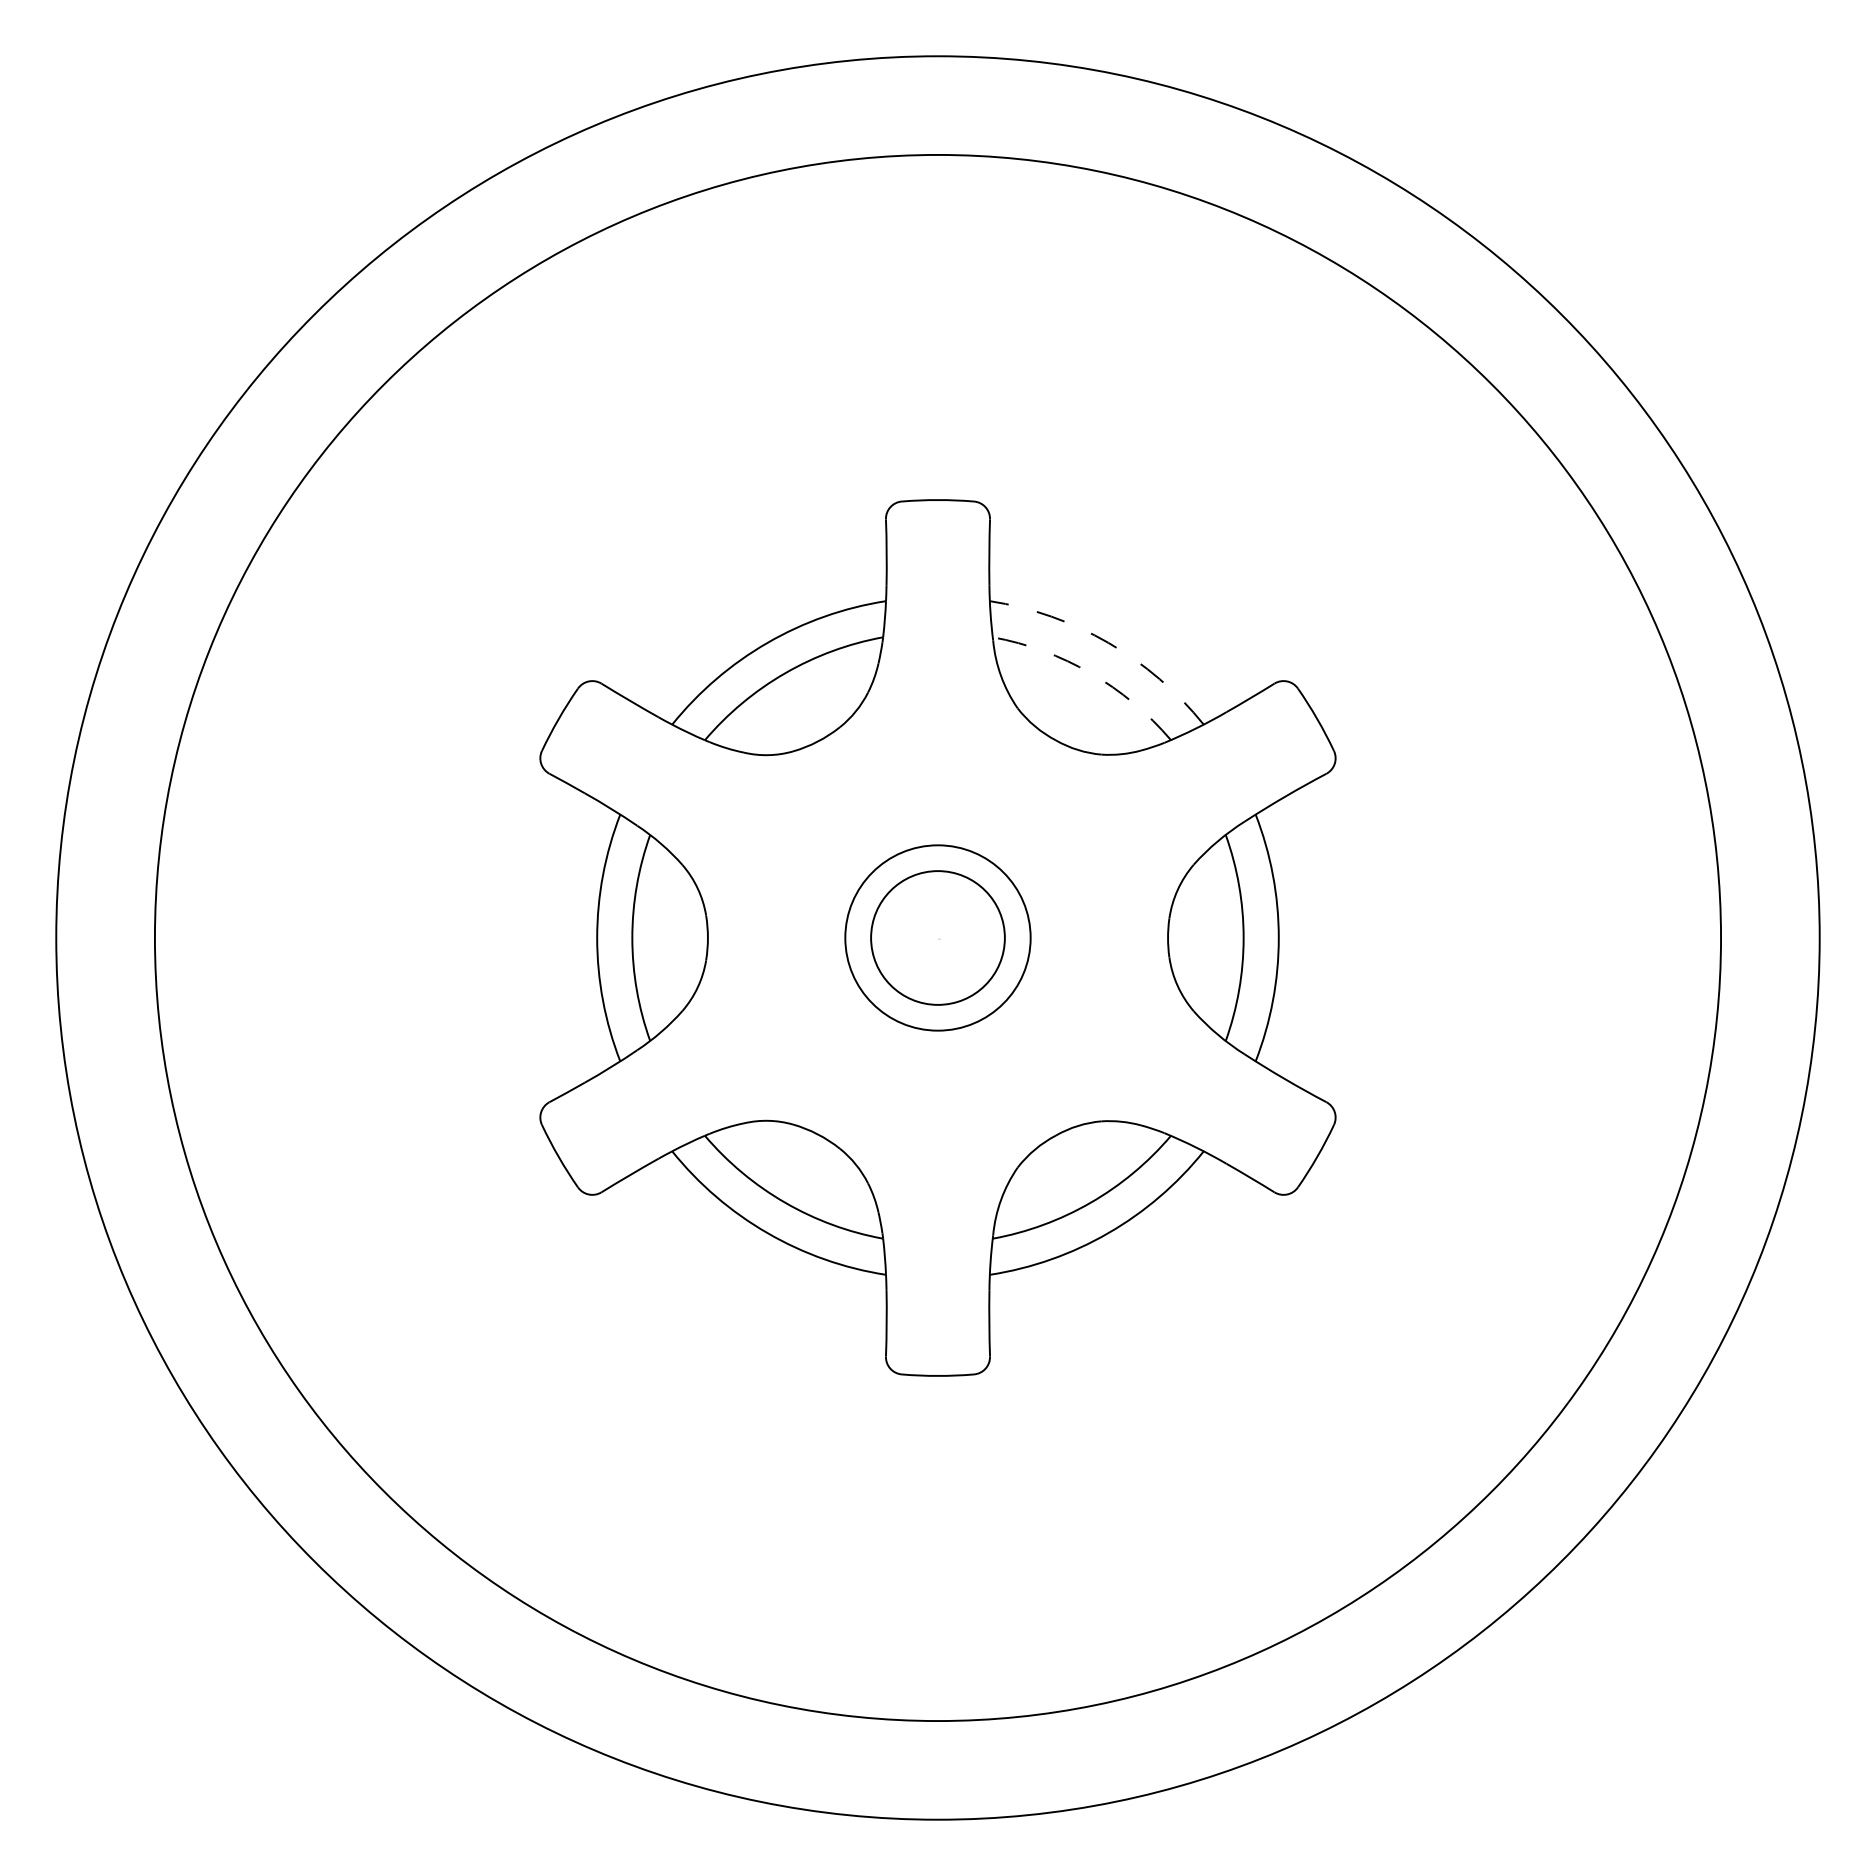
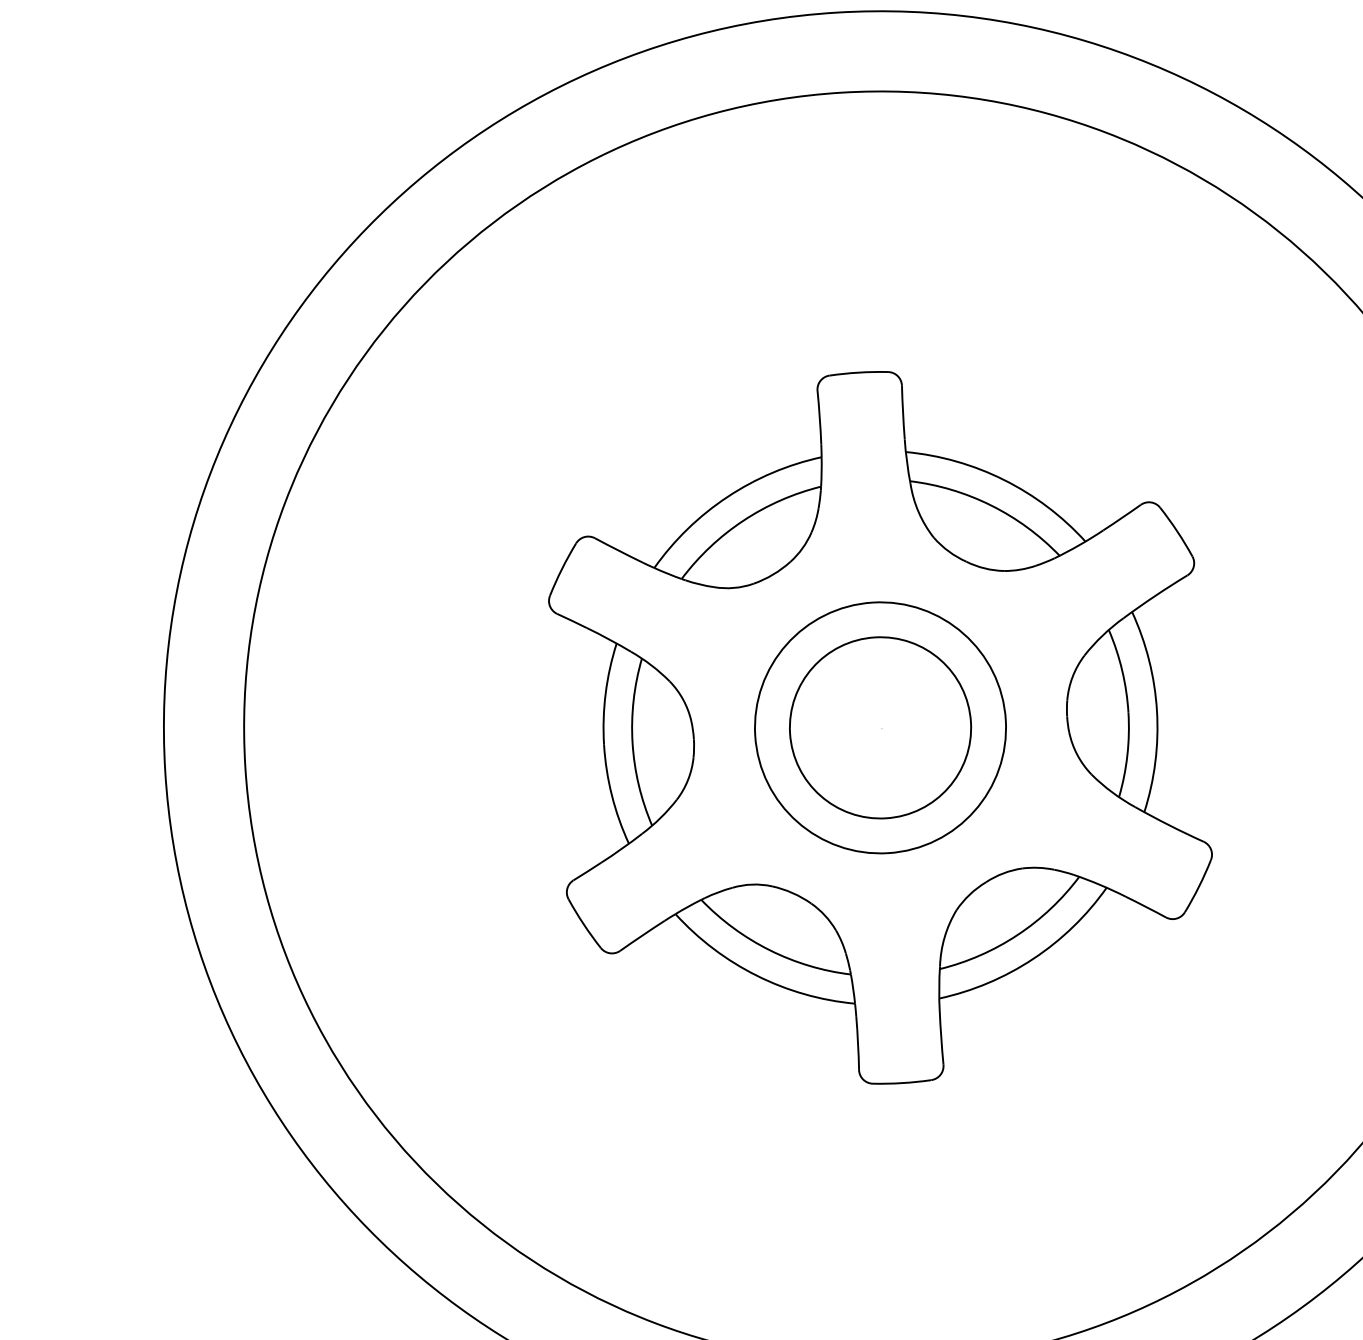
arc: (1108, 642) -> (1004, 479), dashed -> solid
arc: (1090, 673) -> (991, 505), dashed -> solid
circle: (937, 937) -> (880, 727), size x1.67
circle: (937, 937) -> (880, 727), size x1.67

